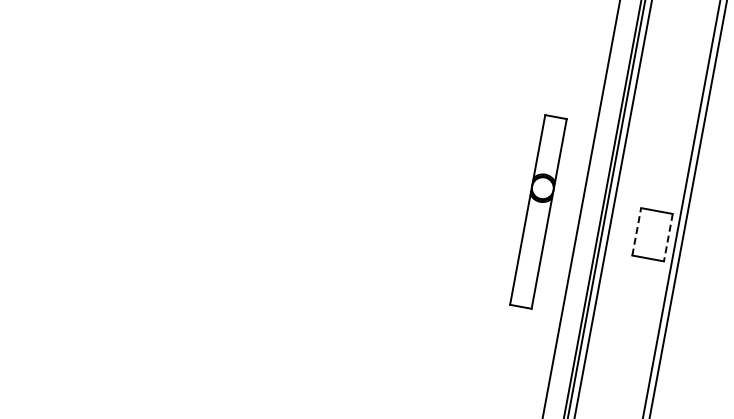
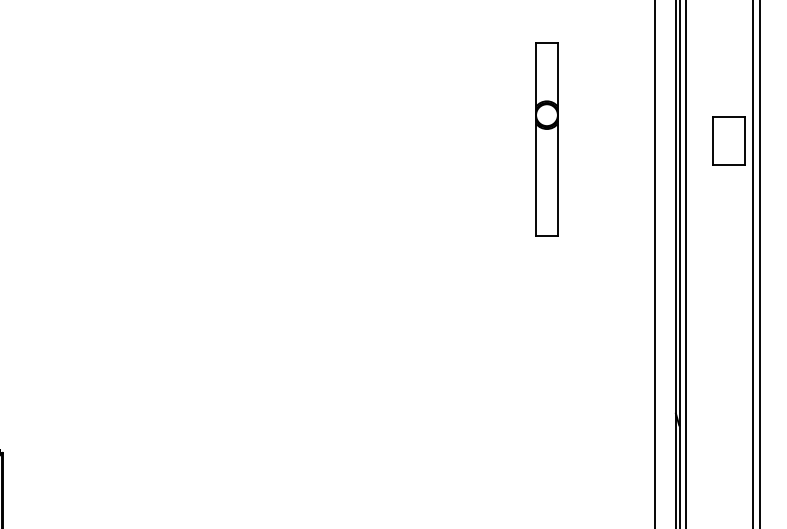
part: (537, 212) -> (546, 139), moved
line: (637, 231) -> (713, 140), dashed -> solid
line: (668, 238) -> (745, 141), dashed -> solid

